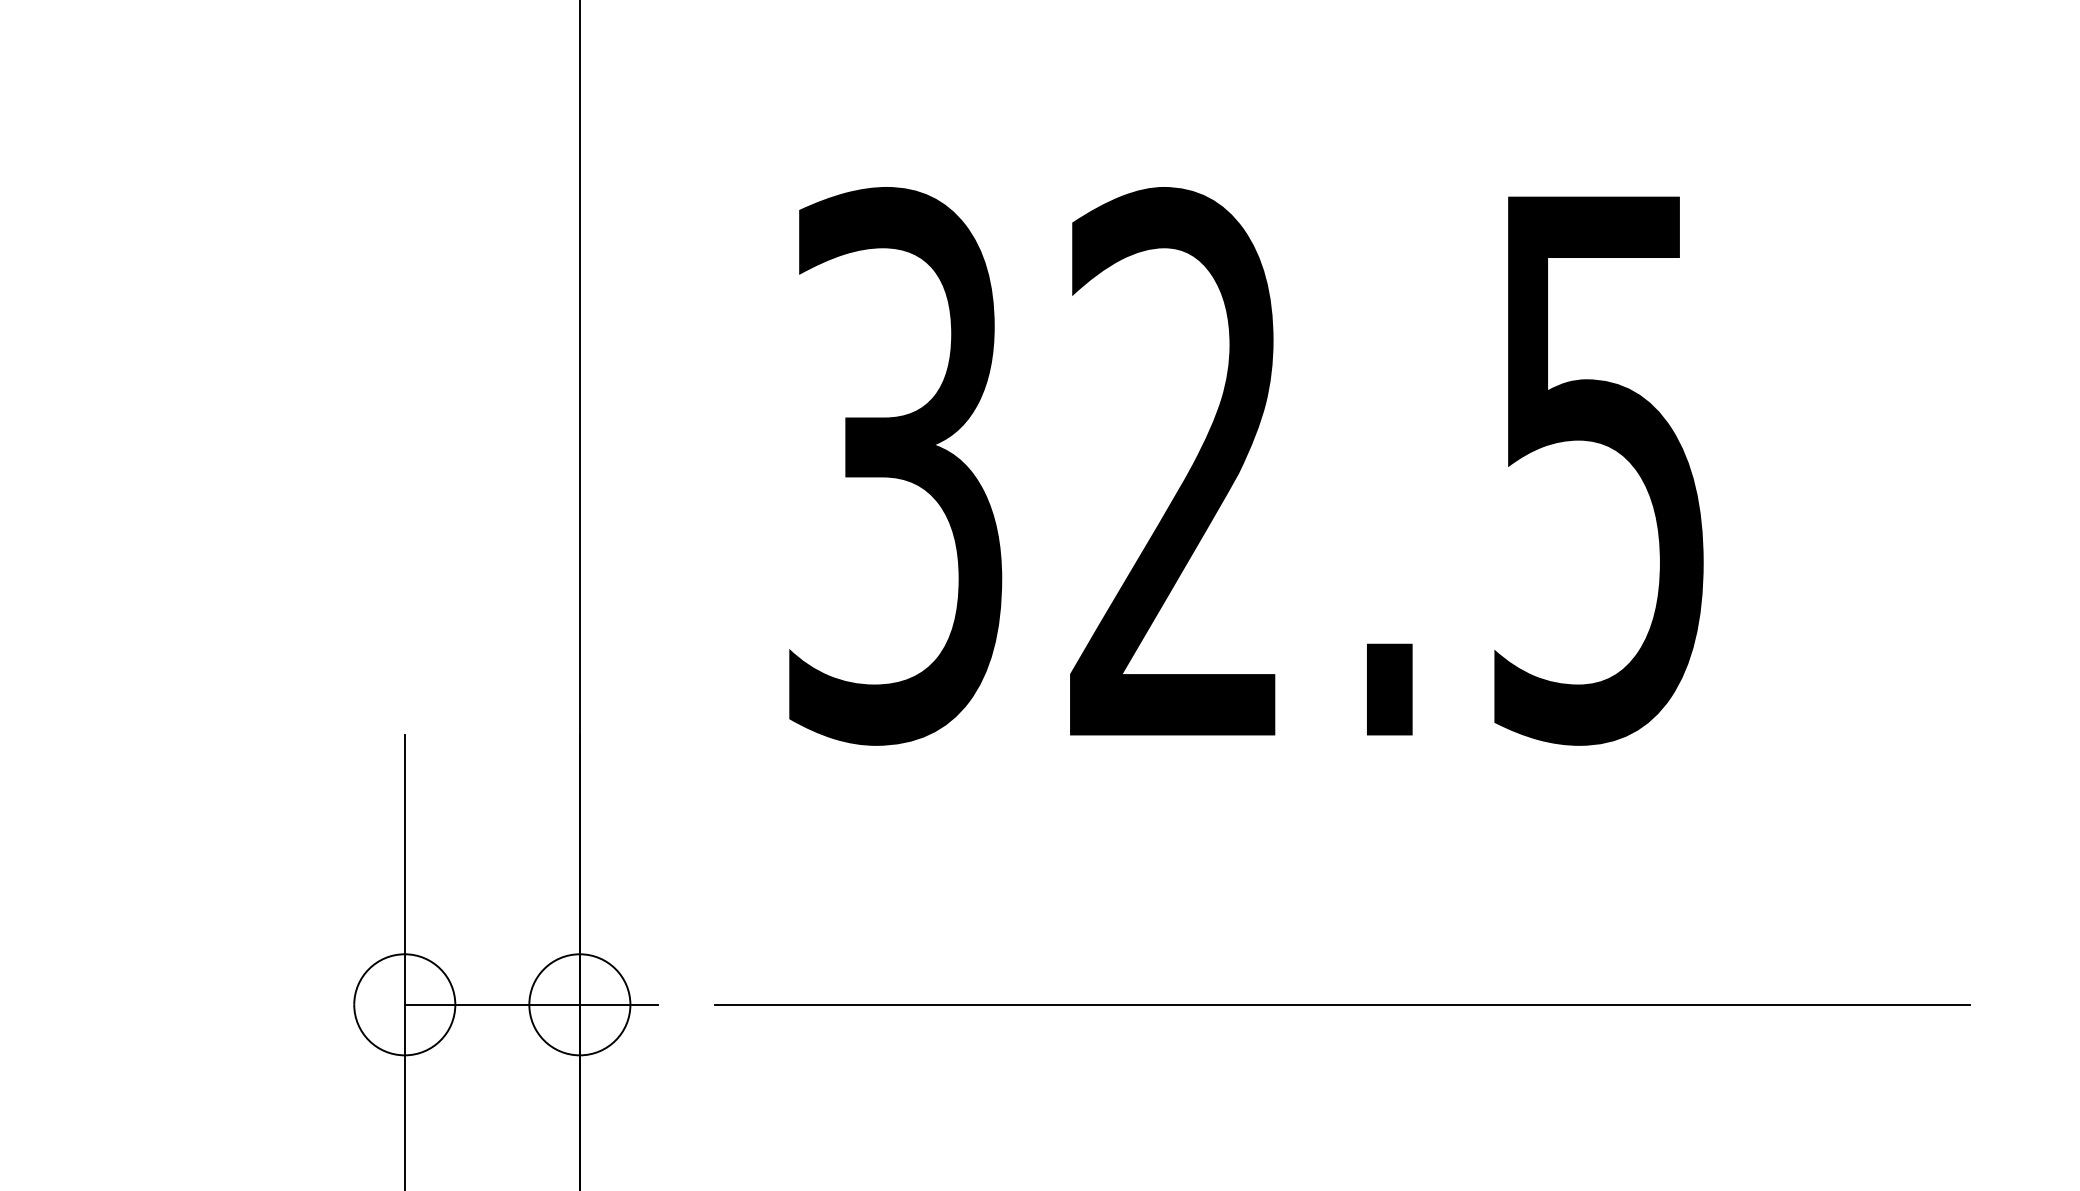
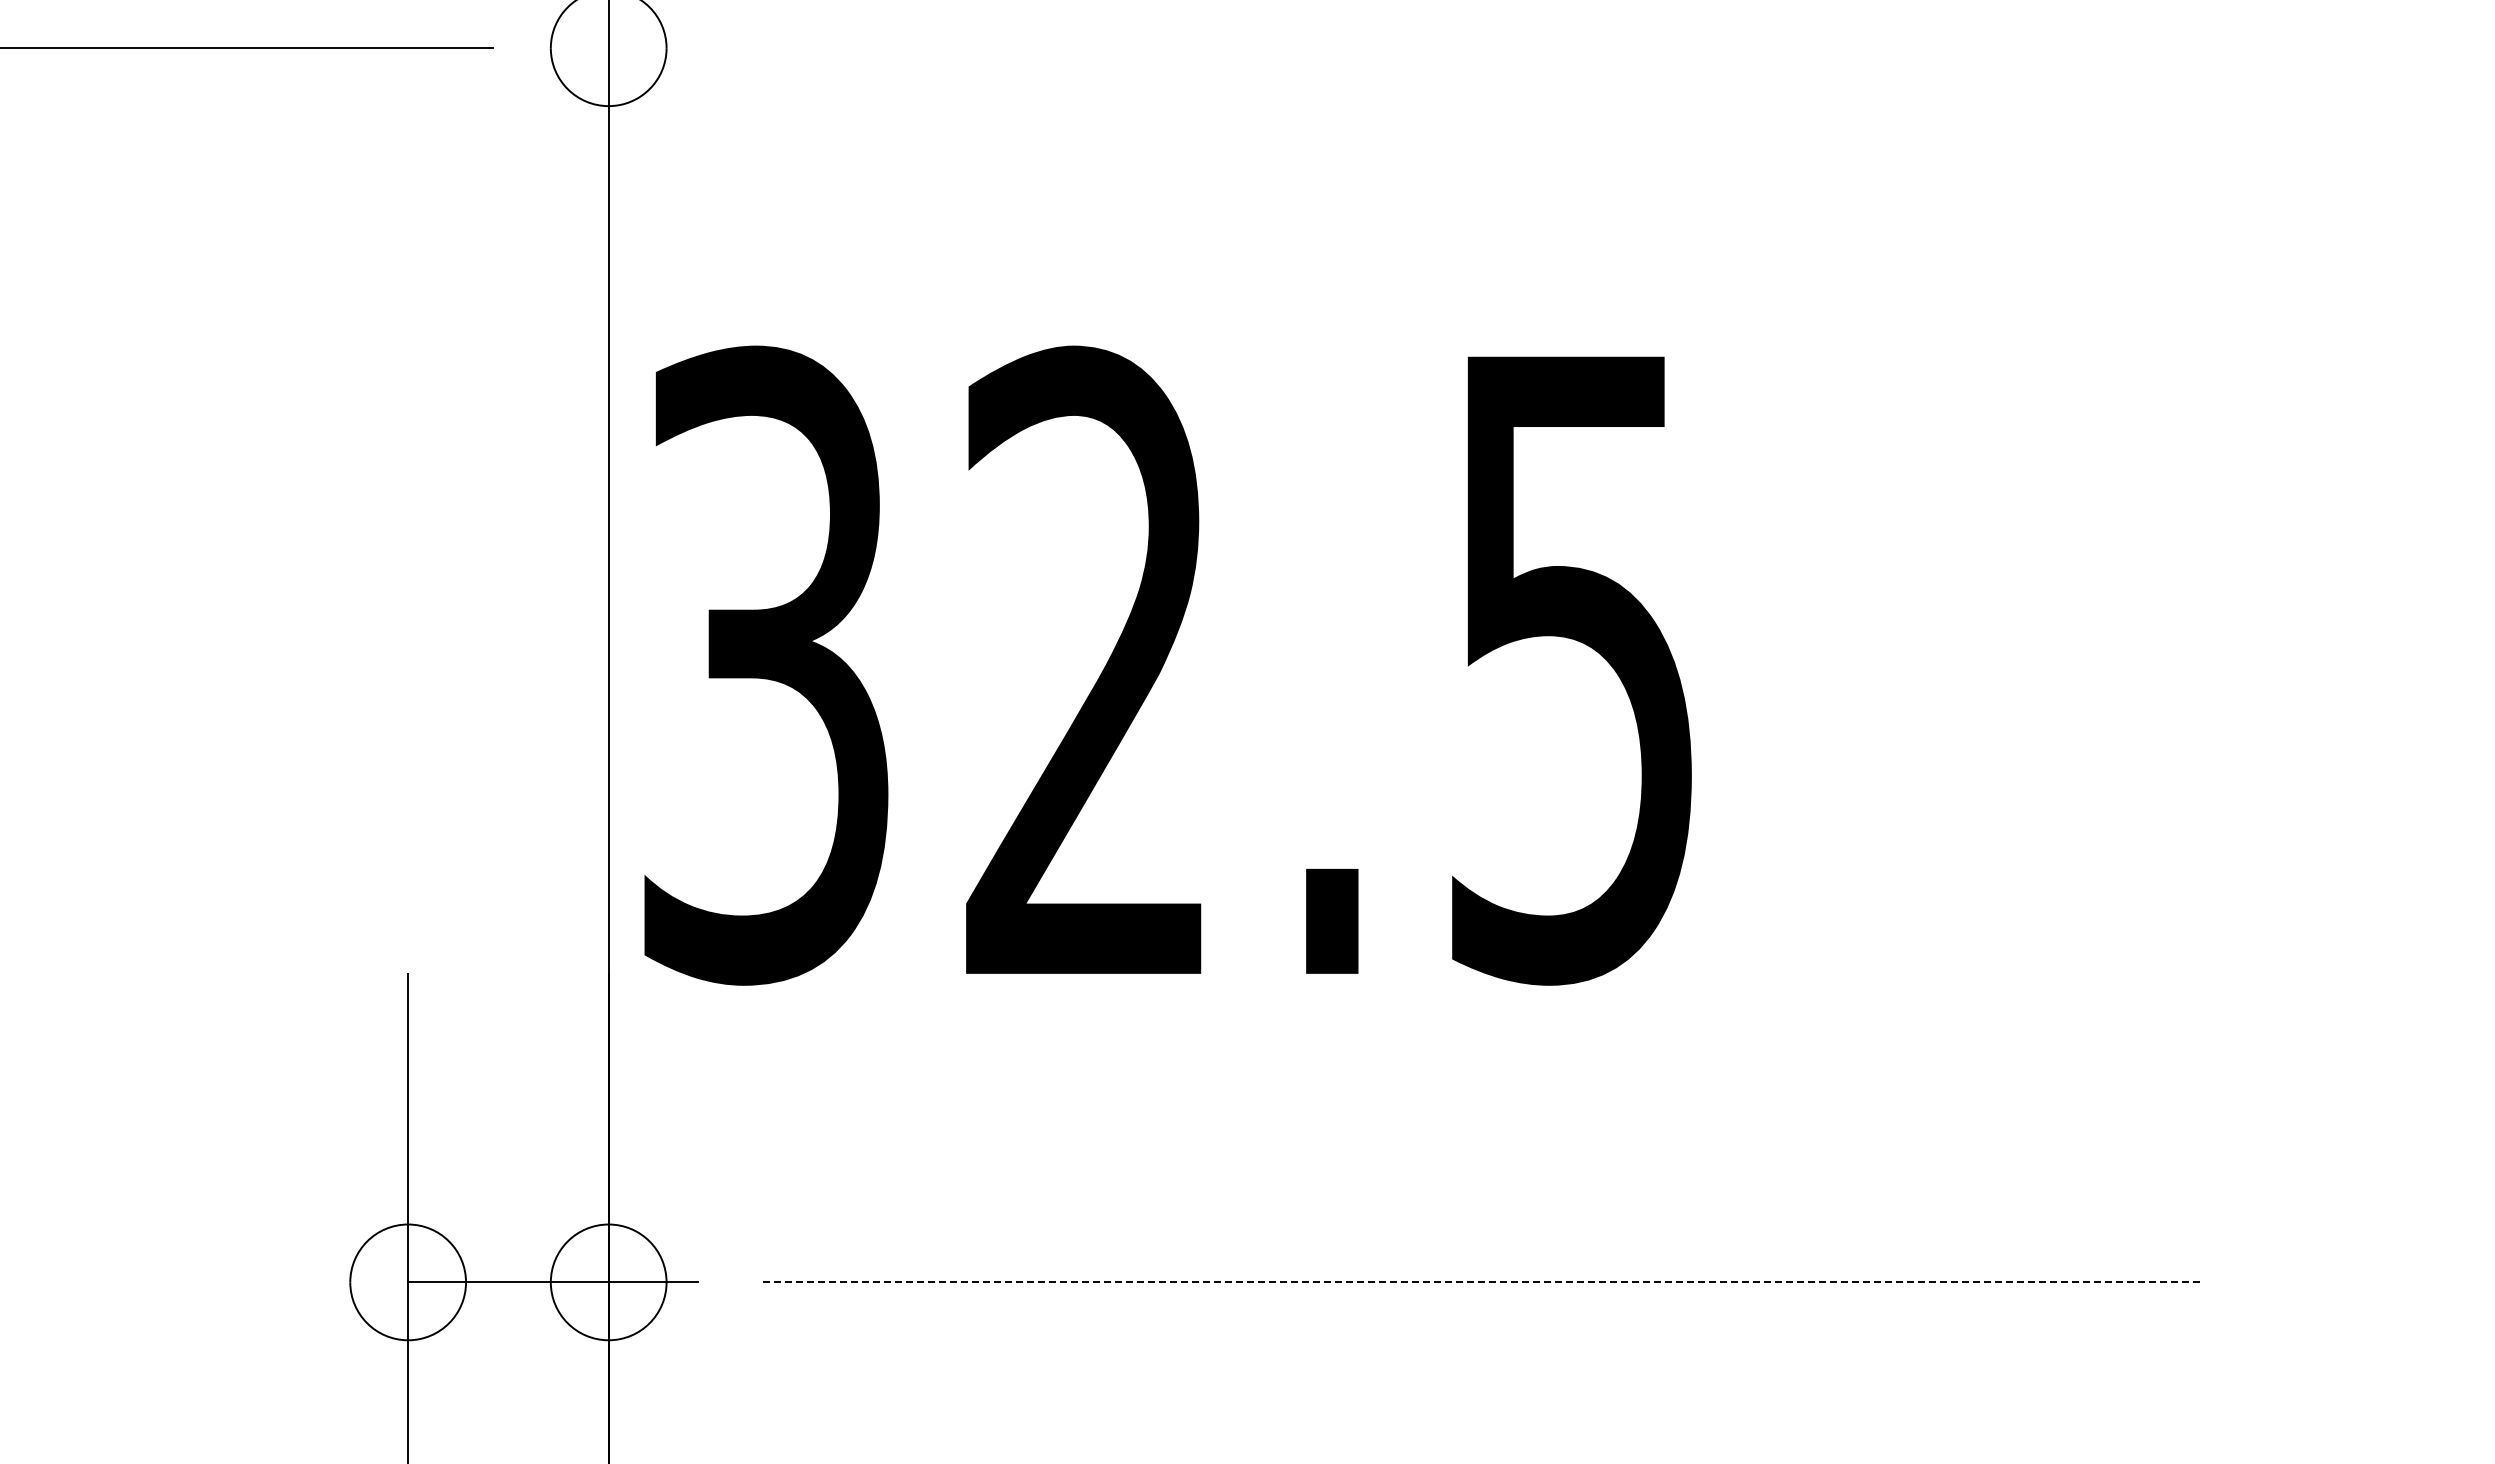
text: (1245, 466) -> (1167, 665), moved
line: (1341, 1004) -> (1481, 1282), solid -> dashed

